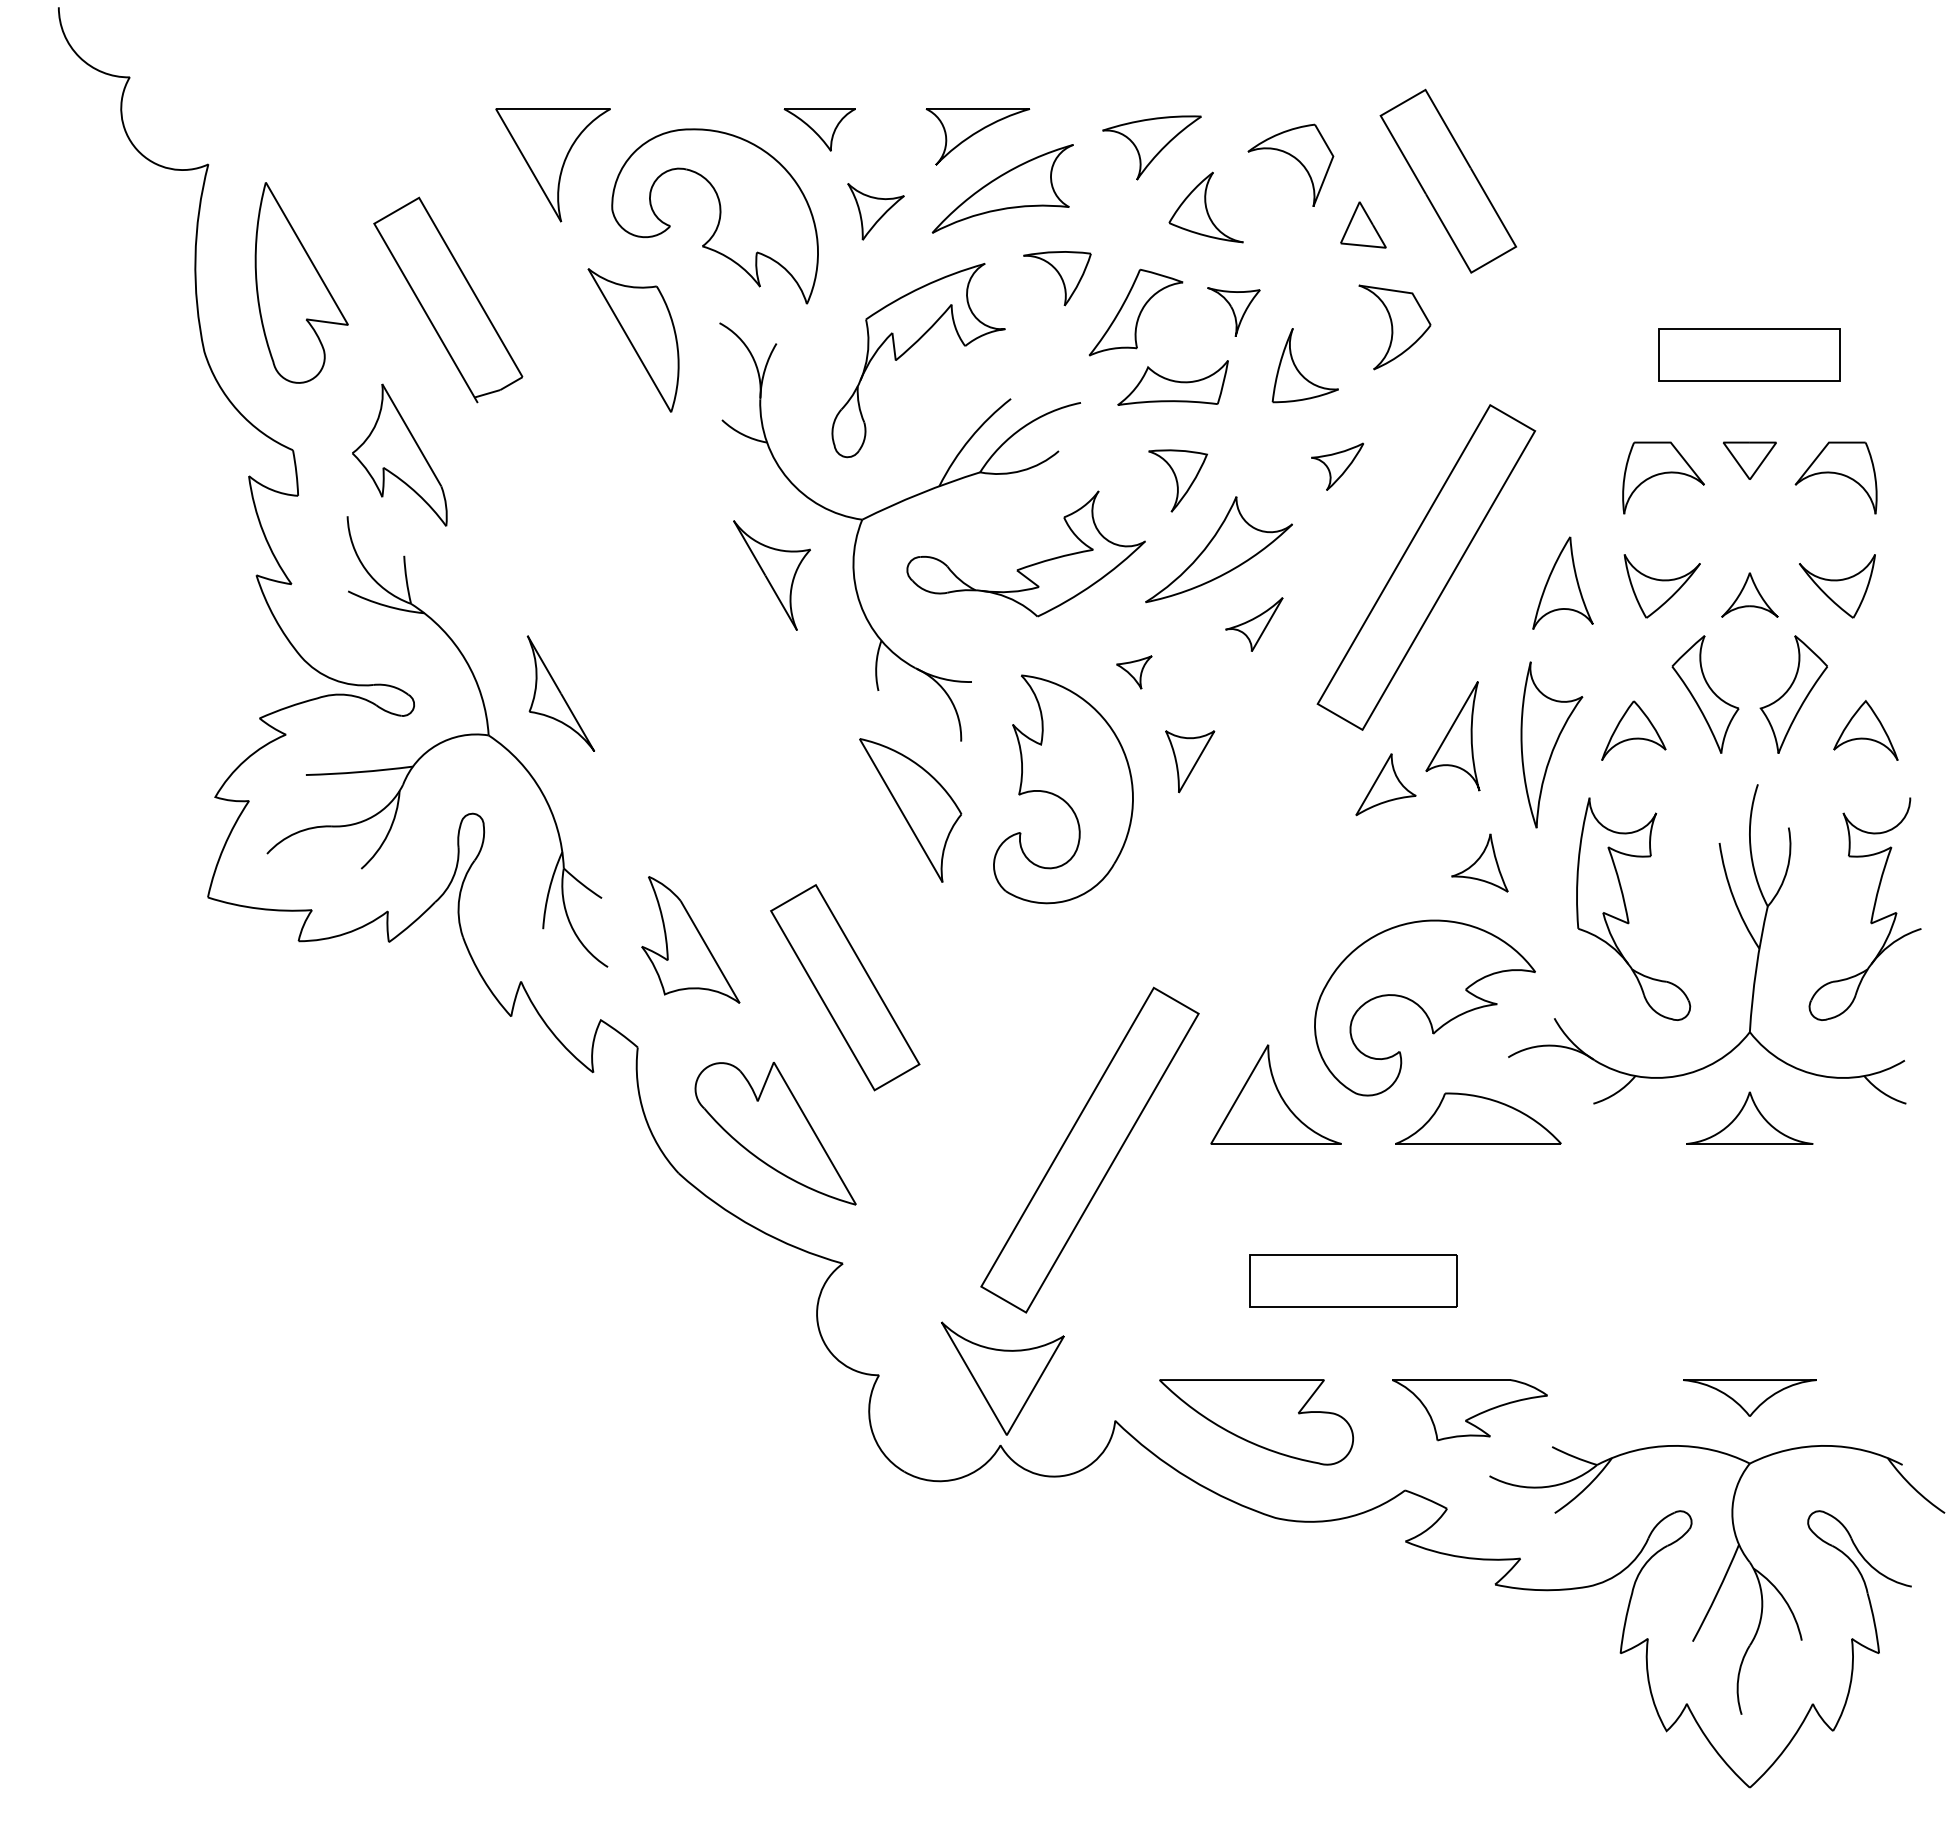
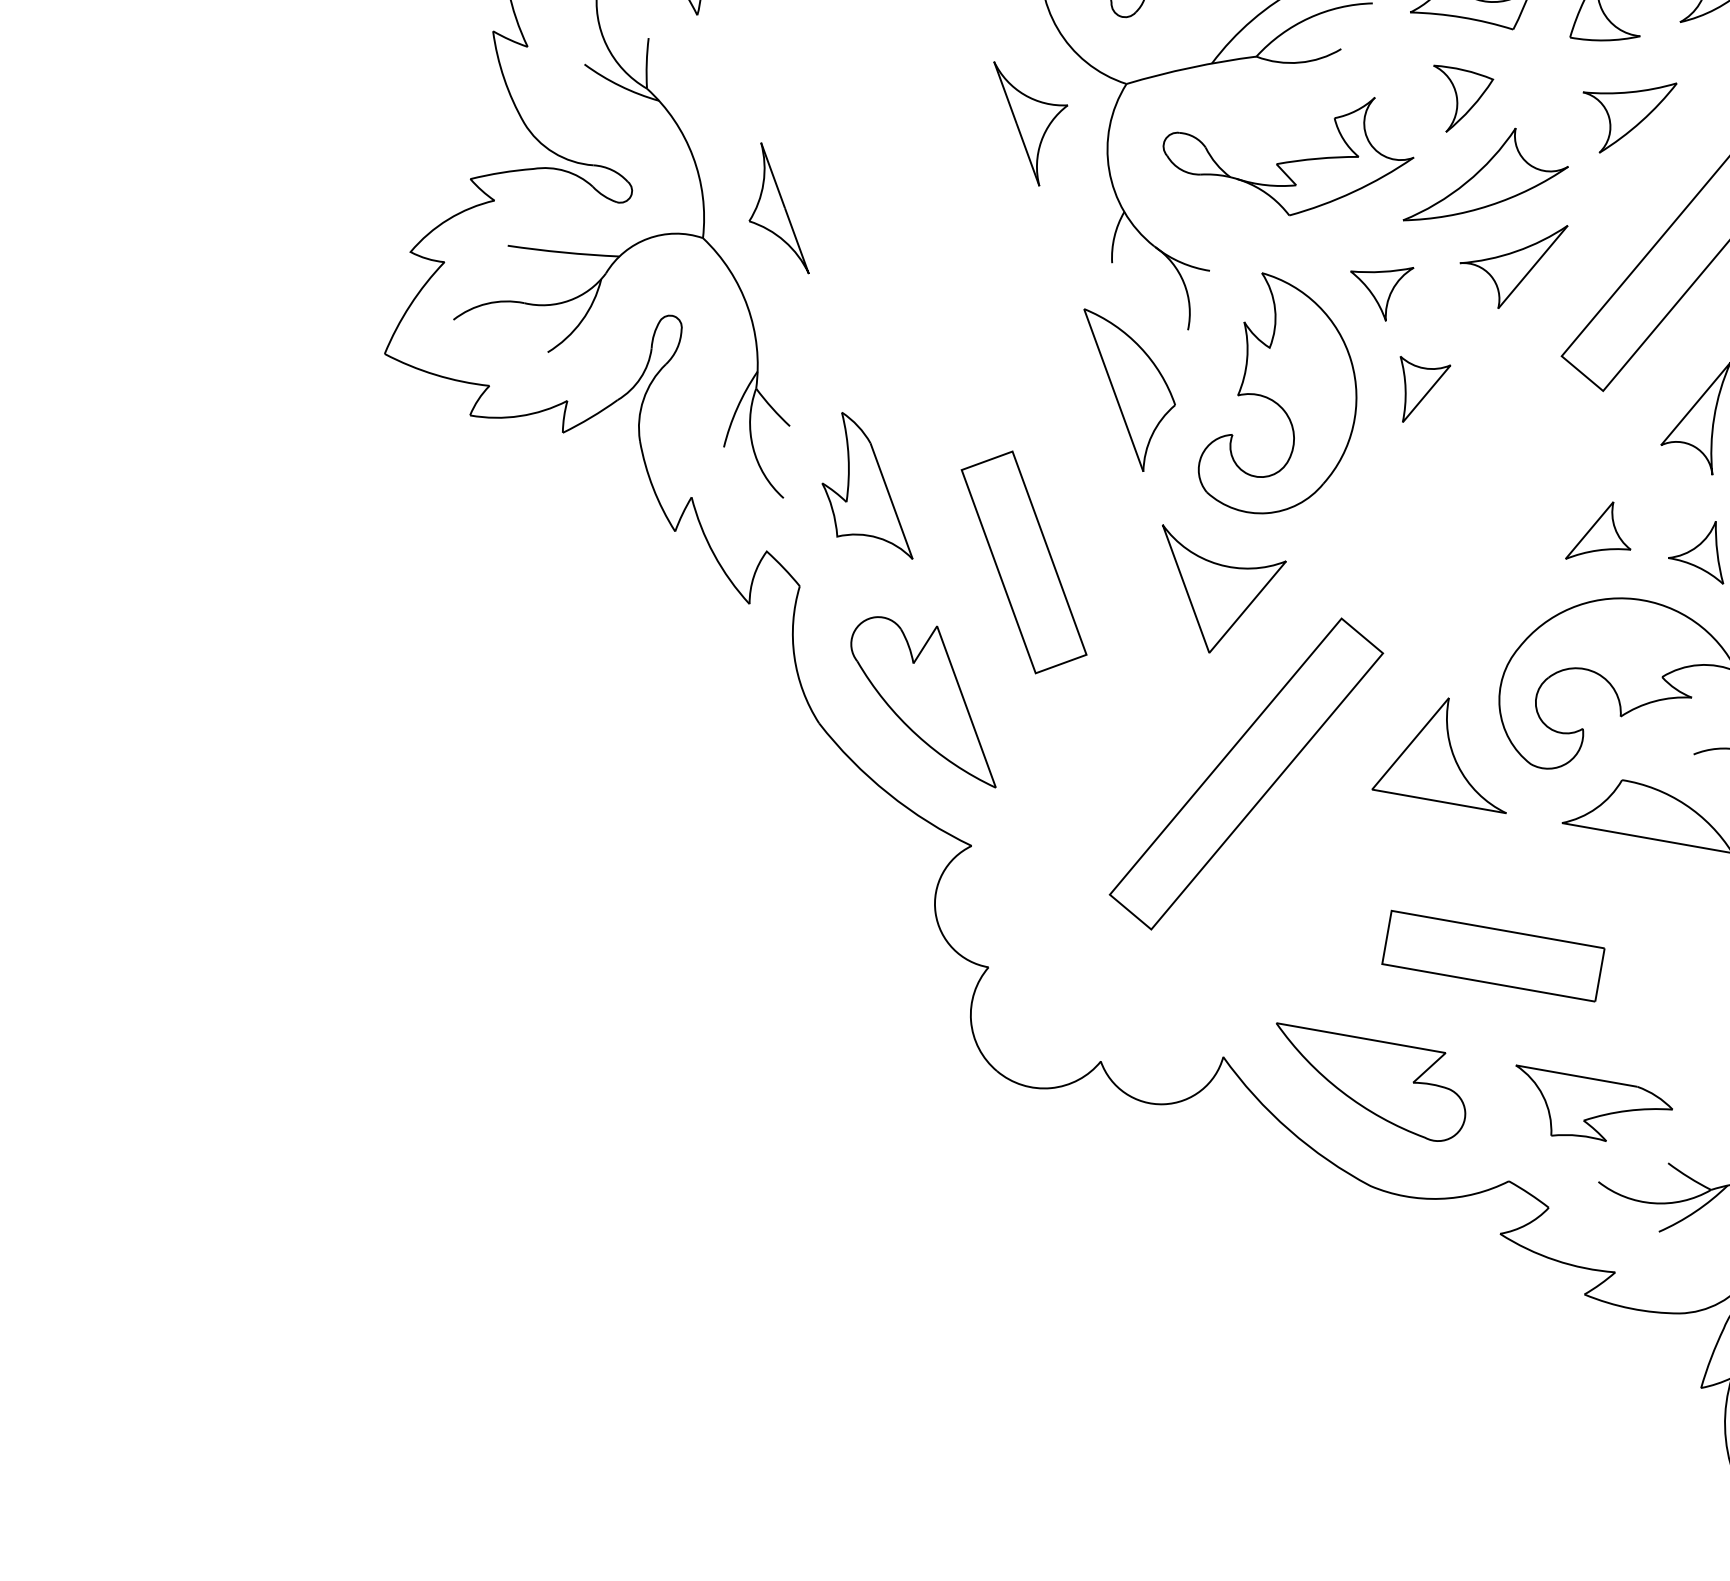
part: (1337, 466) -> (1625, 115), size x1.67
part: (1254, 624) -> (1511, 262), size x1.67
part: (1134, 672) -> (1378, 290), size x1.67
part: (1385, 784) -> (1601, 532), moved
part: (1002, 1378) -> (1215, 593), moved

